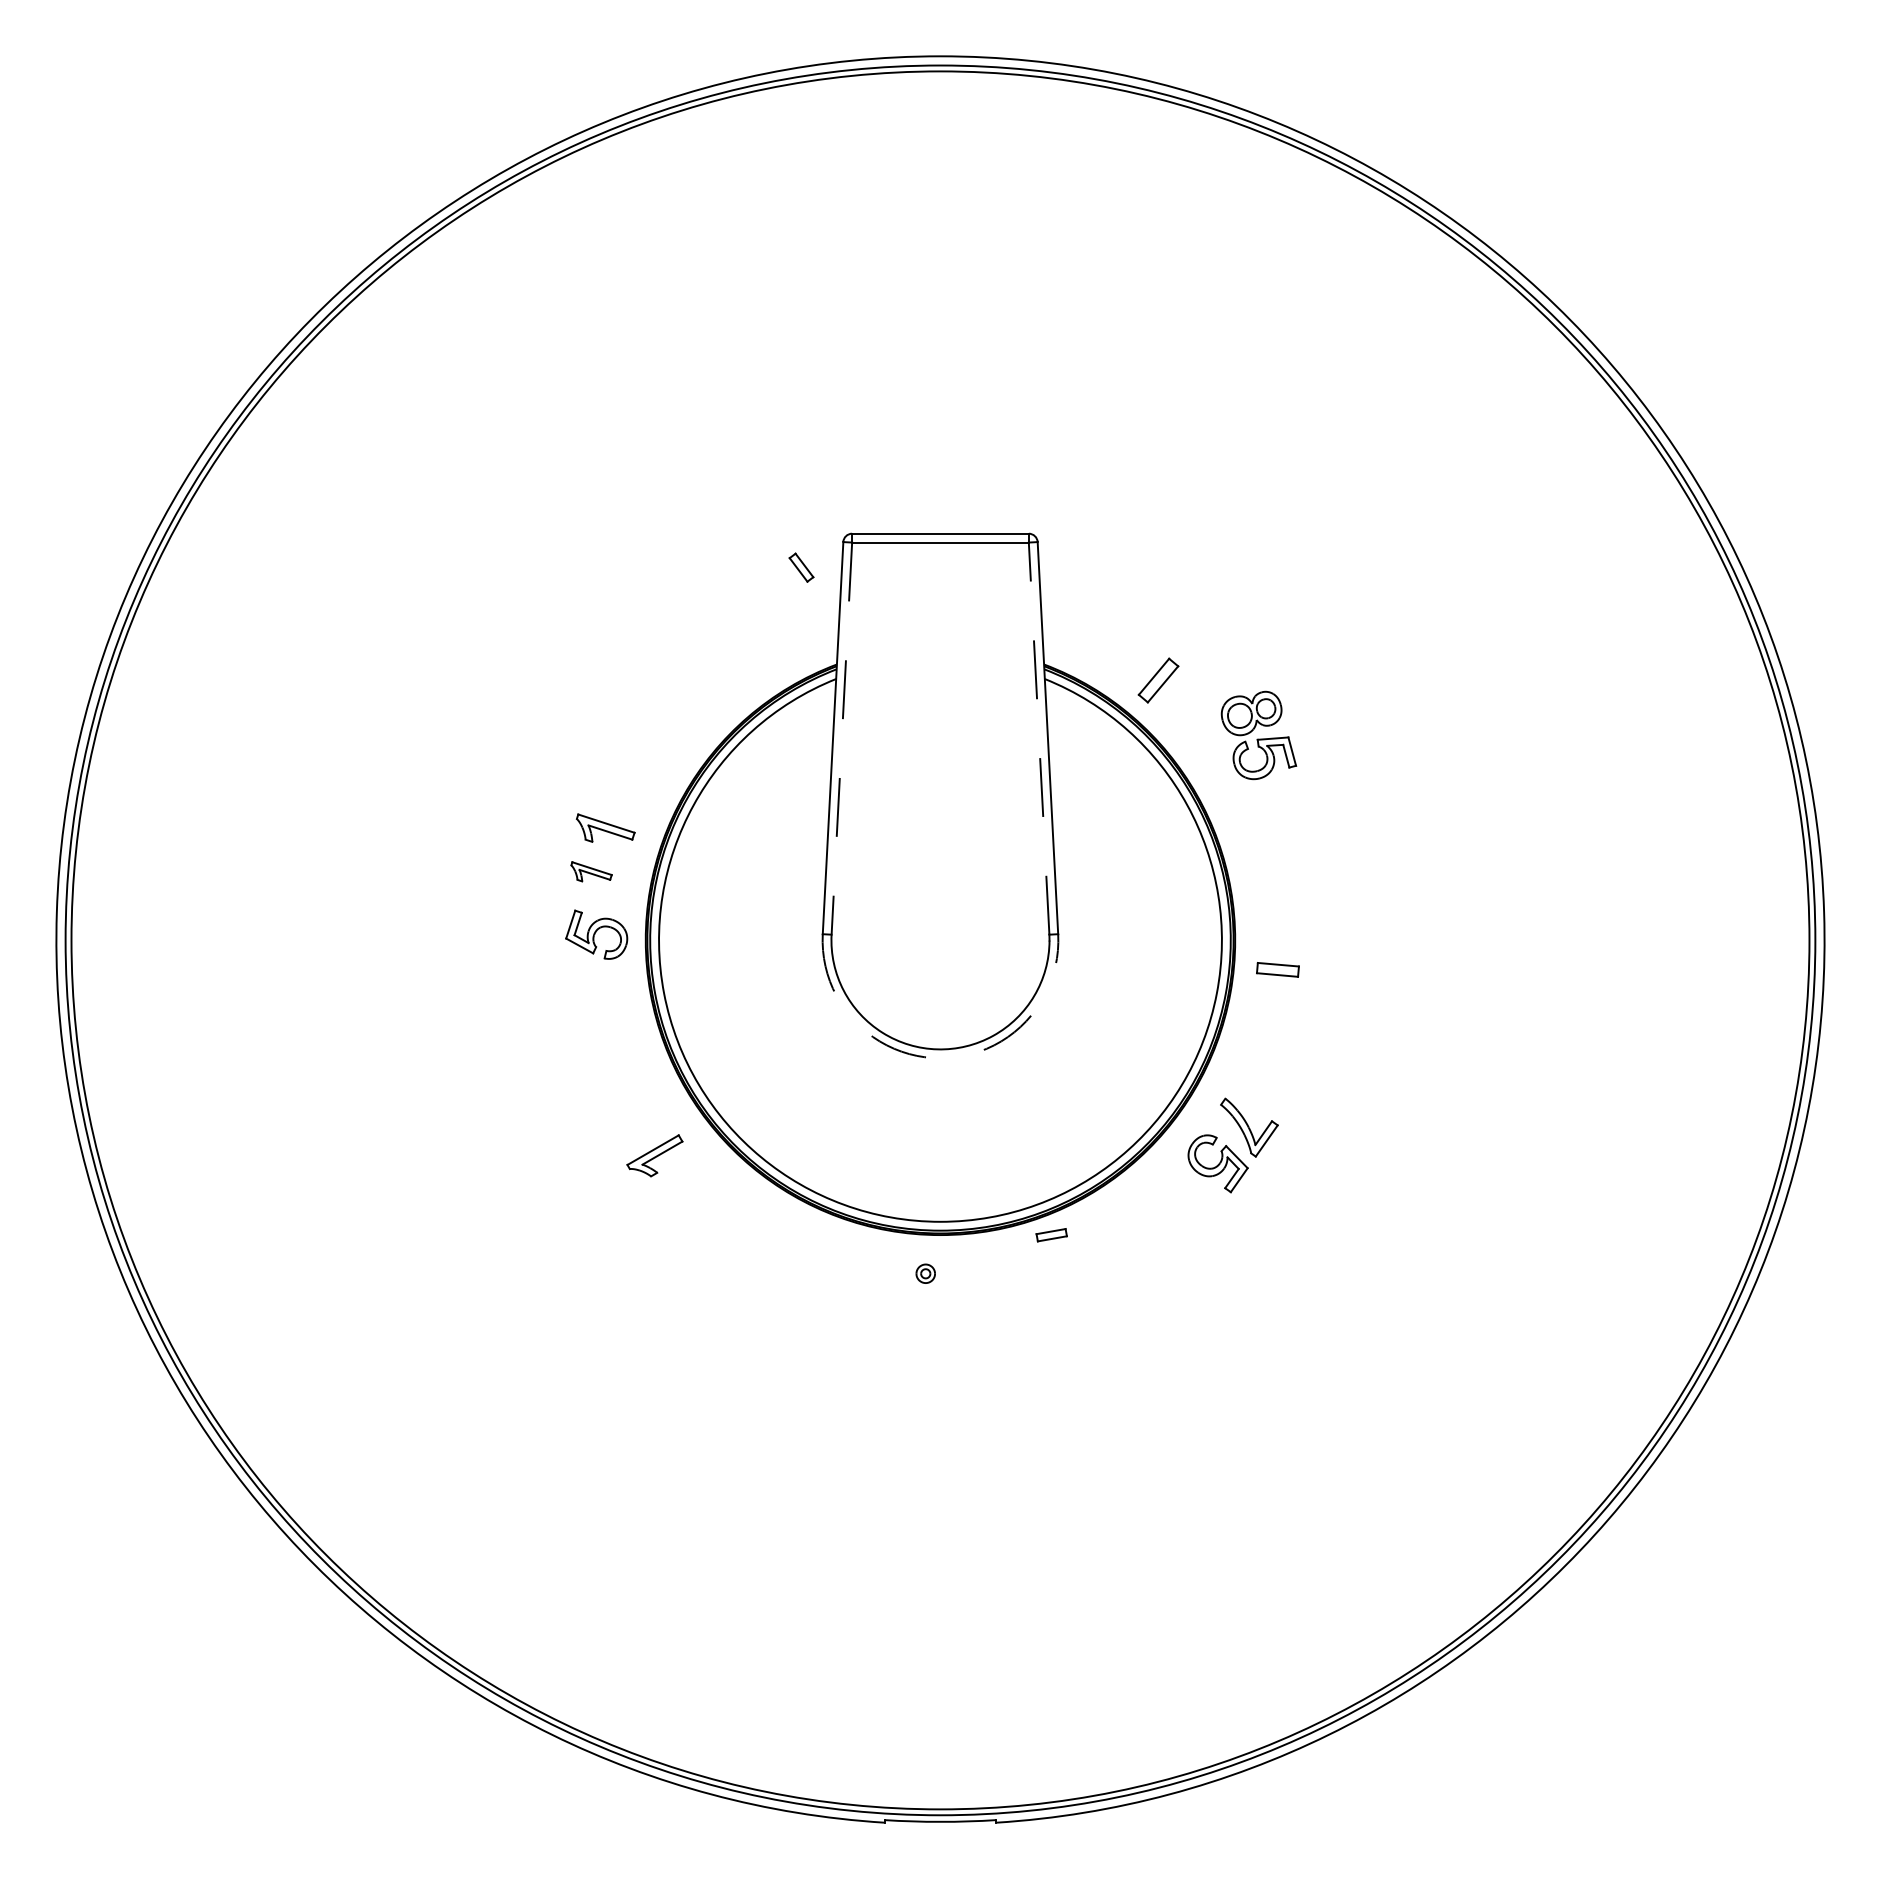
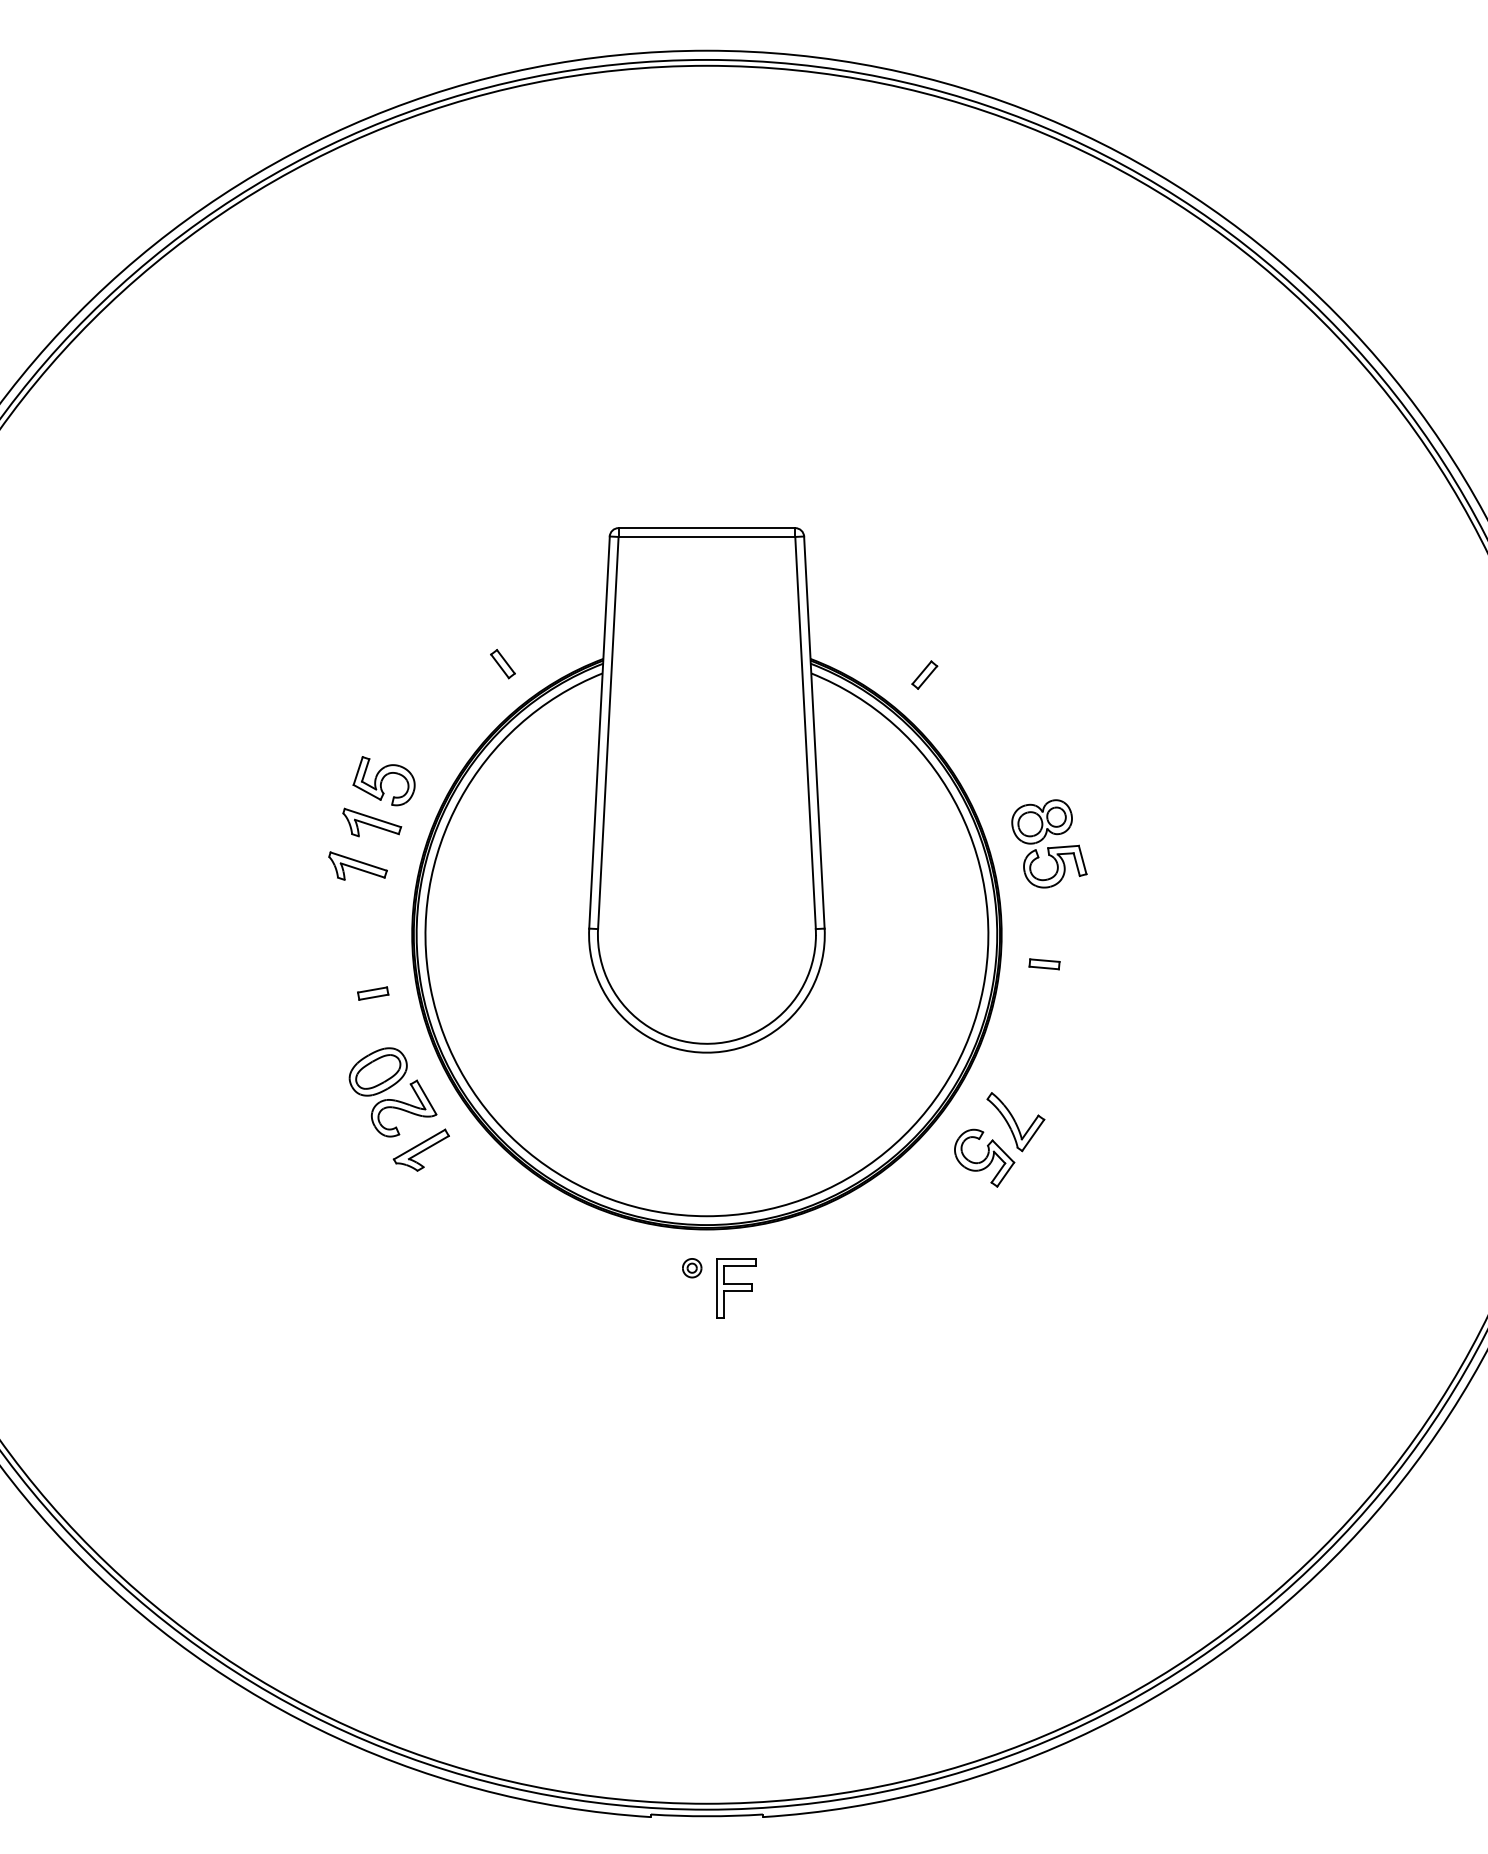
part: (801, 567) -> (502, 663), moved
part: (1157, 680) -> (923, 674), size x0.62
part: (1258, 735) -> (1048, 843), moved
line: (1039, 738) -> (805, 732), dashed -> solid
line: (841, 739) -> (607, 733), dashed -> solid
part: (591, 871) -> (357, 865), size x1.43
part: (596, 934) -> (383, 780), moved
part: (1278, 969) -> (1044, 963), size x0.71
arc: (940, 1058) -> (706, 1052), dashed -> solid
part: (626, 1098) -> (392, 1092), added
part: (1051, 1235) -> (372, 993), moved
part: (969, 1293) -> (735, 1287), added

